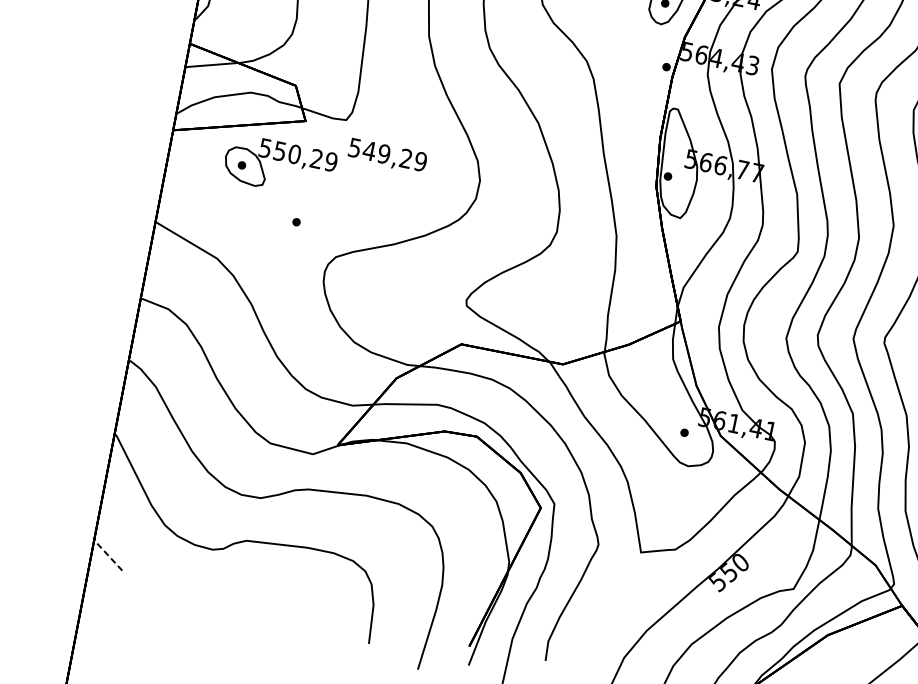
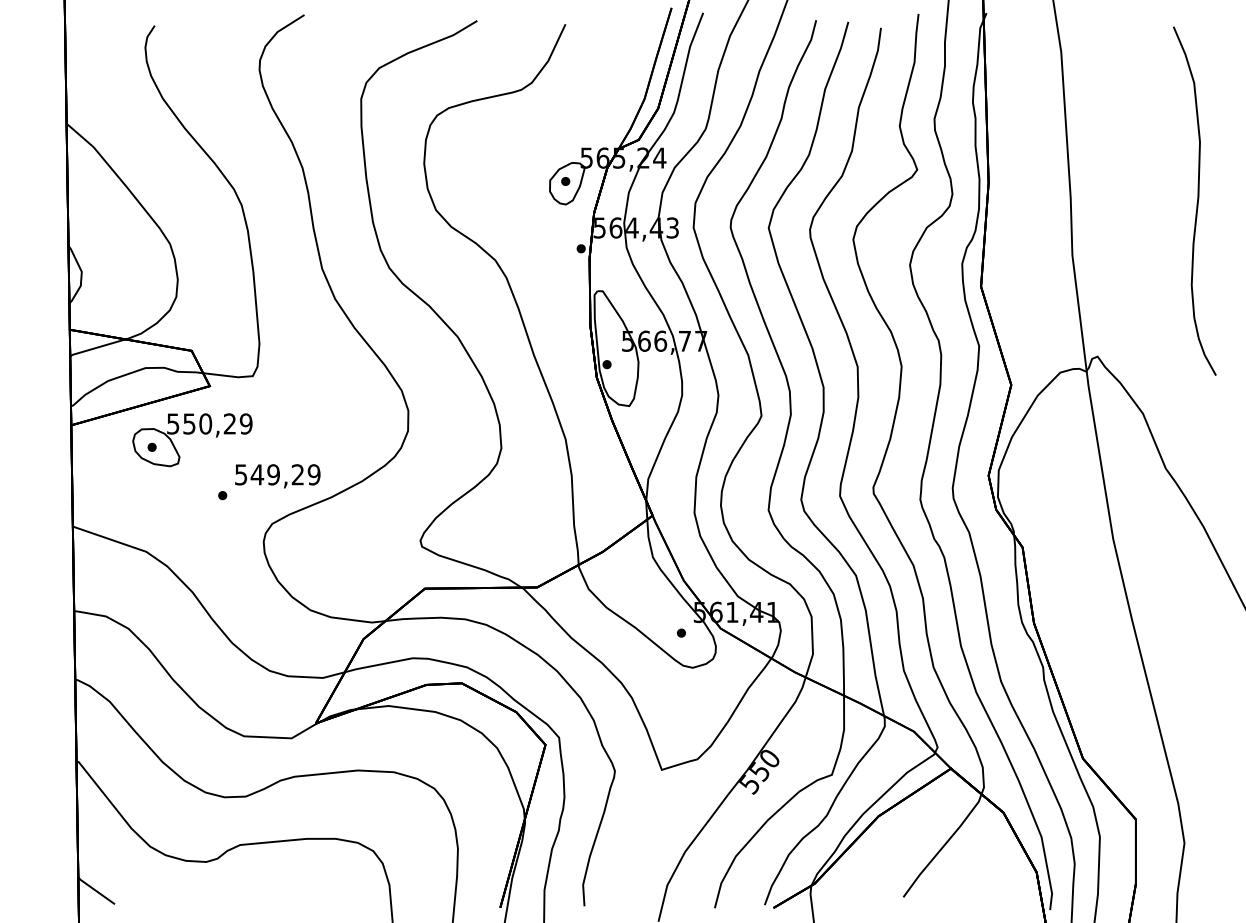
text: (387, 156) -> (277, 476), moved
line: (107, 554) -> (95, 890), dashed -> solid

